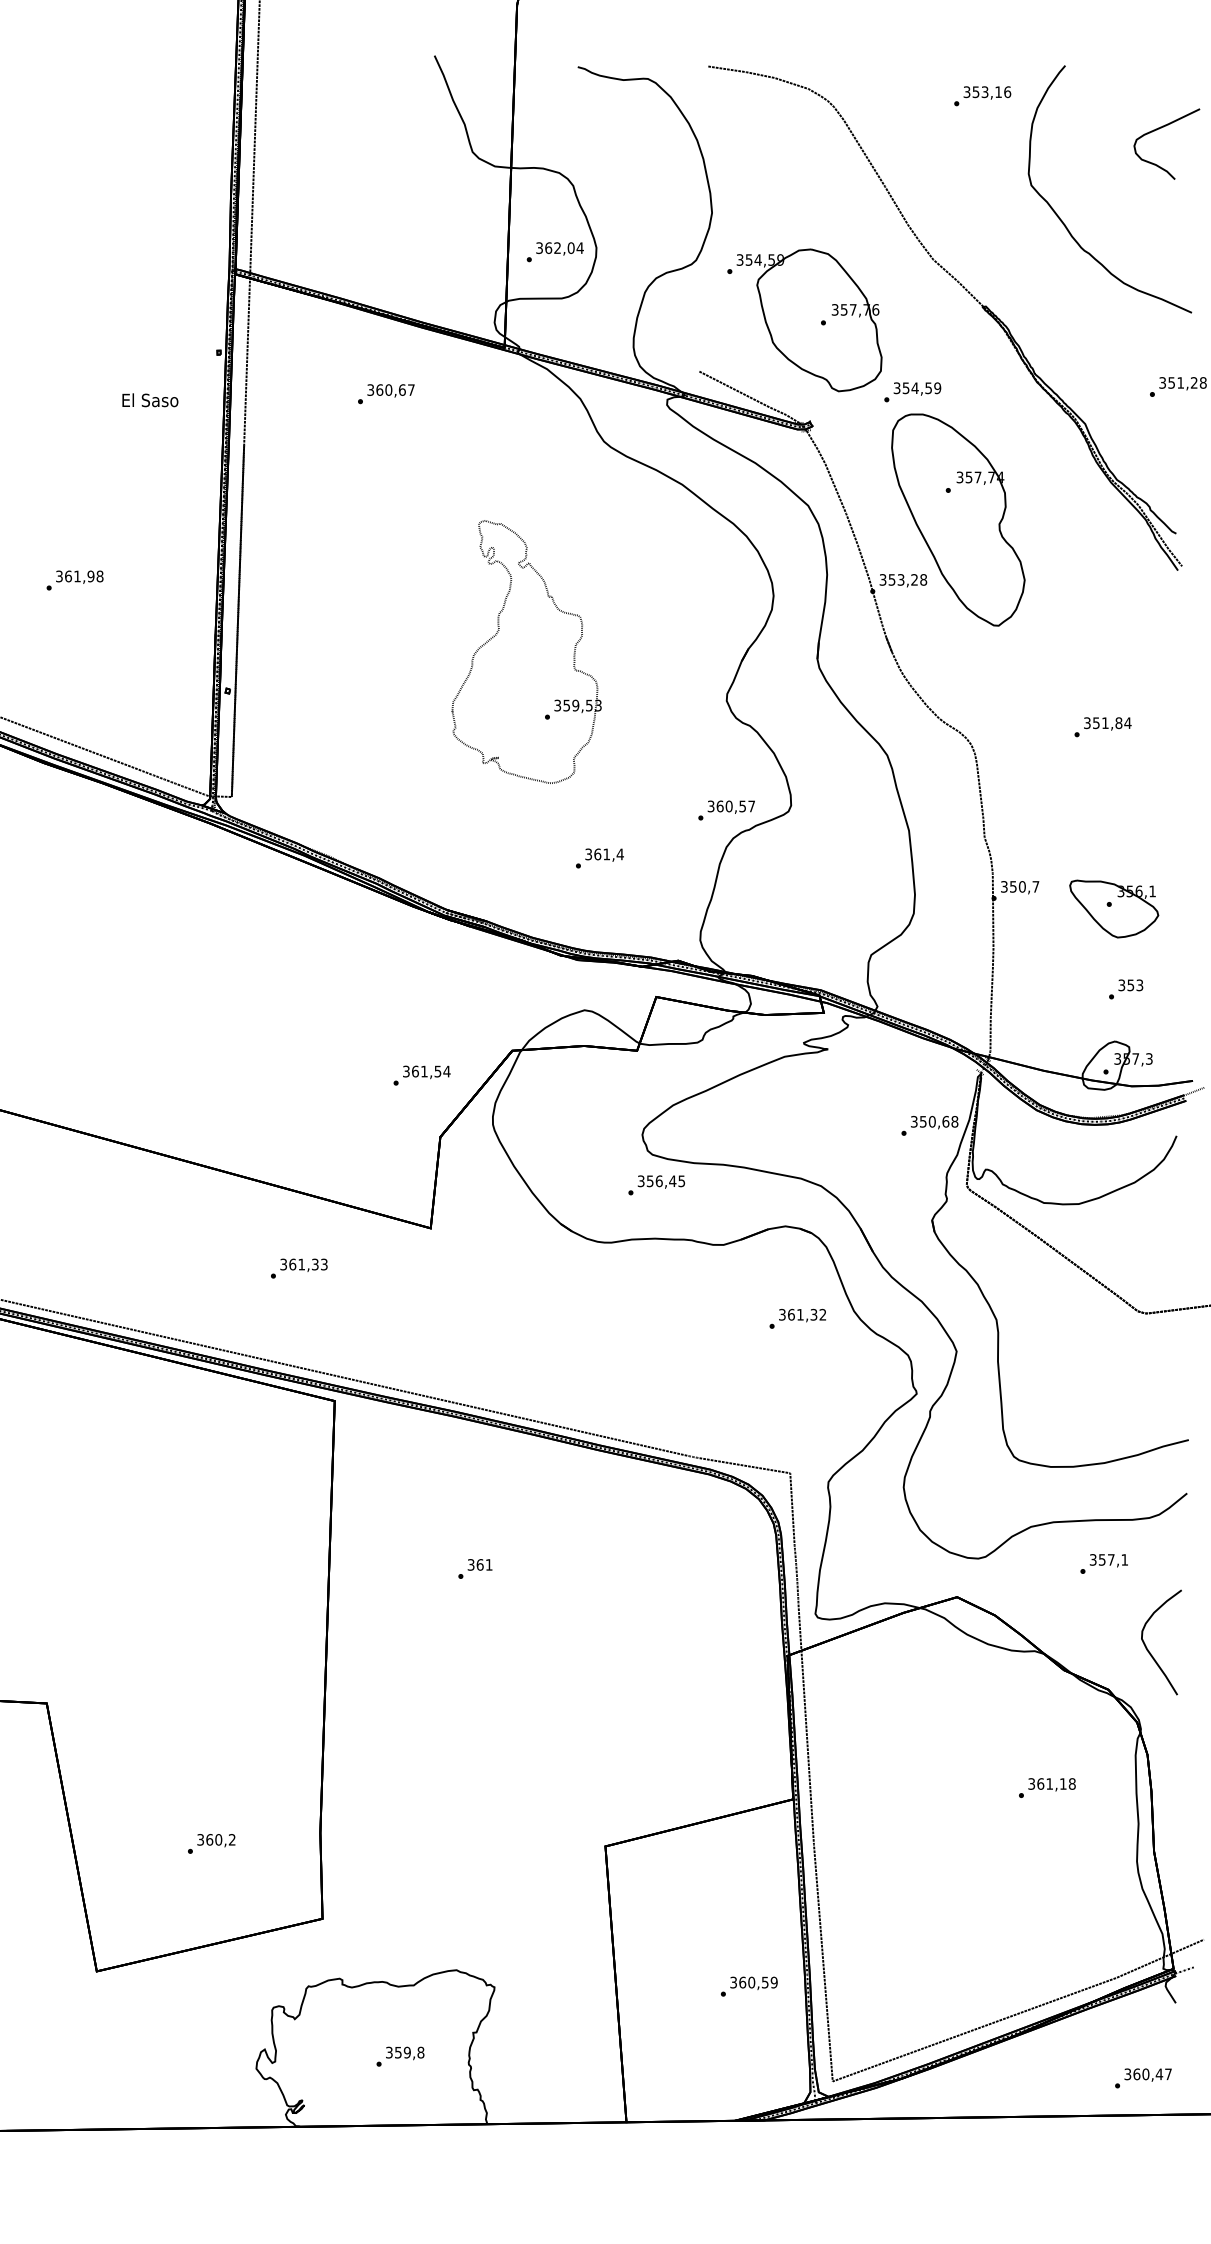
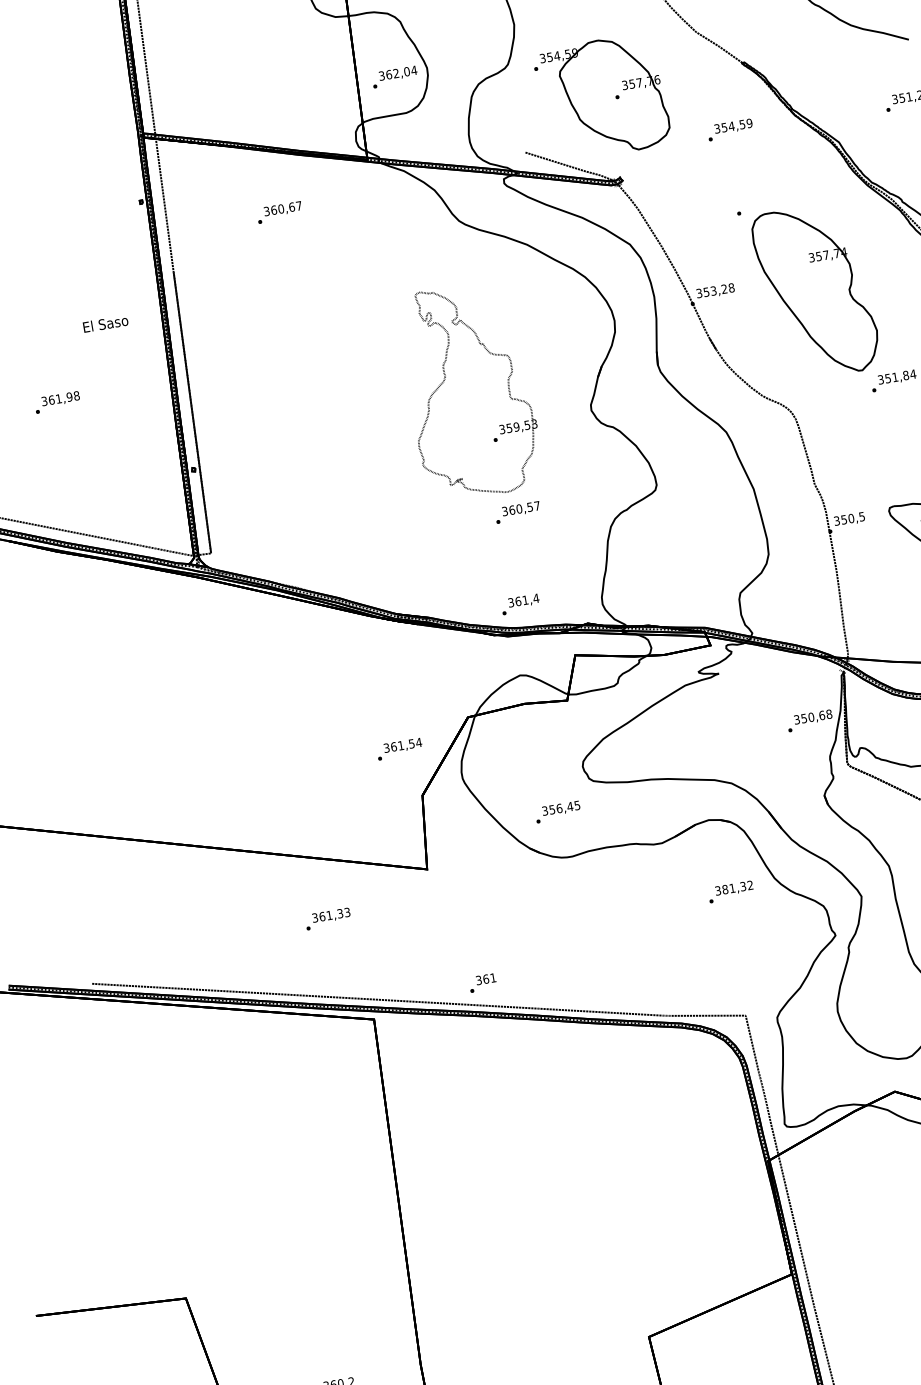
text: (912, 392) -> (730, 130), moved
text: (150, 400) -> (105, 323), moved
part: (958, 519) -> (816, 291), moved
part: (497, 634) -> (444, 381), moved
text: (726, 810) -> (517, 512), moved
text: (599, 858) -> (520, 604), moved
text: (1035, 886) -> (861, 516), 350,7 -> 350,5
text: (656, 1185) -> (557, 812), moved
text: (791, 1314) -> (725, 889), 361,32 -> 381,32
text: (475, 1568) -> (482, 982), moved

